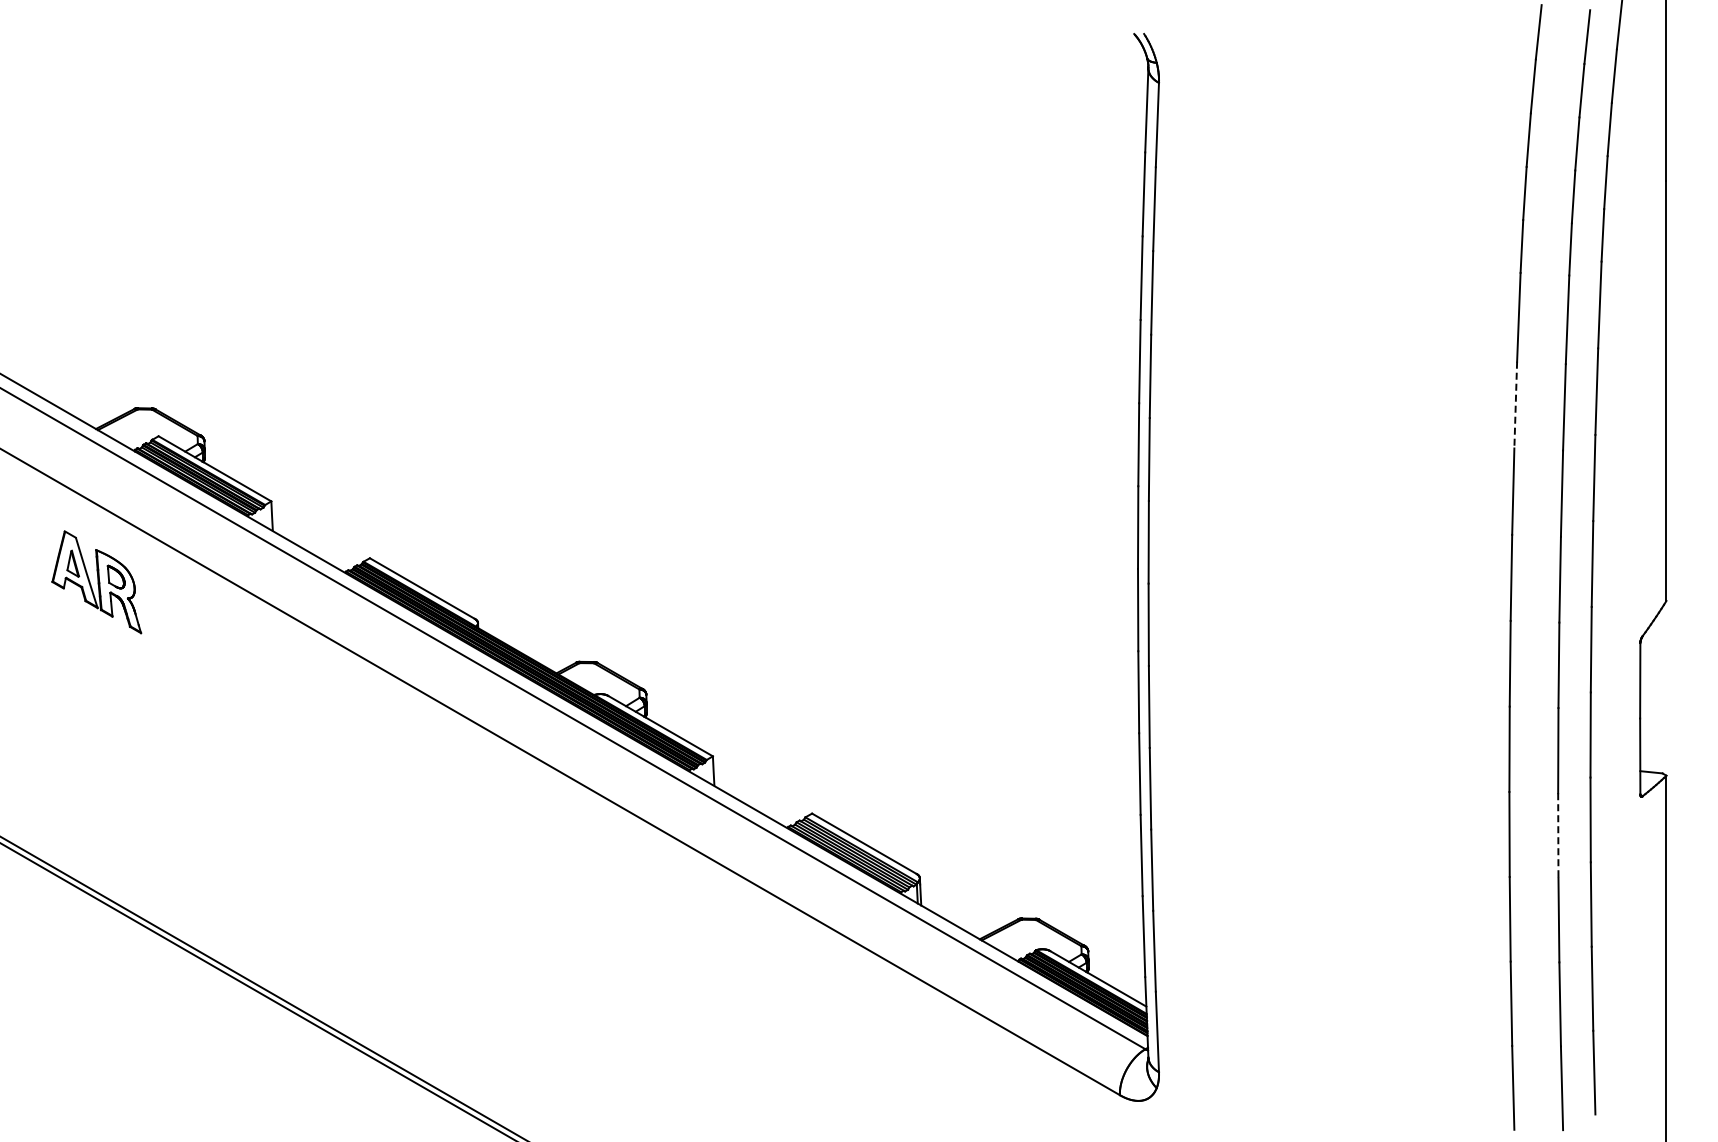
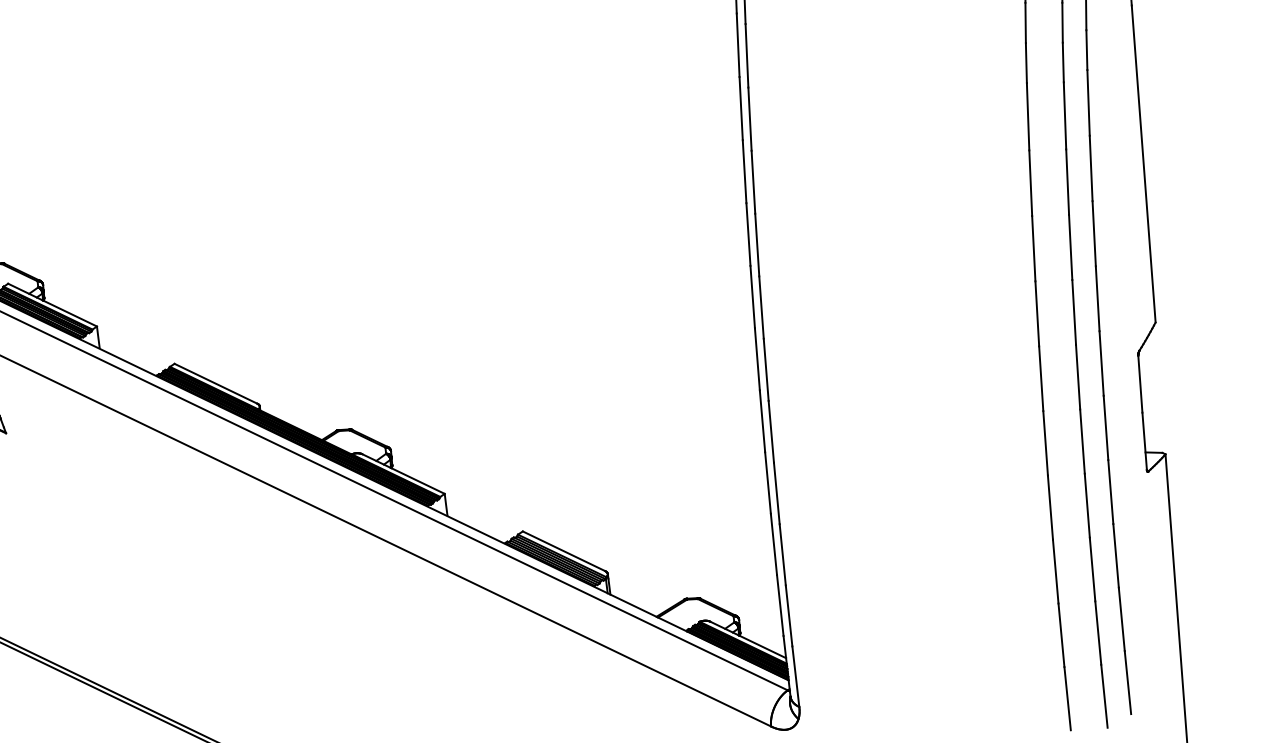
line: (1515, 405) -> (1030, 183), dashed -> solid
line: (1558, 836) -> (1087, 506), dashed -> solid

